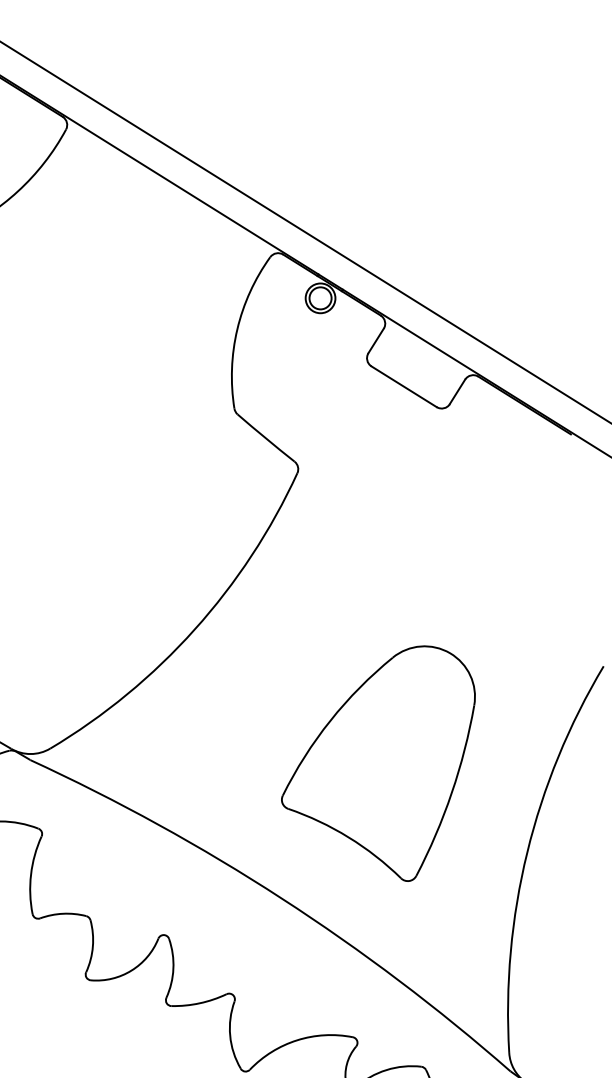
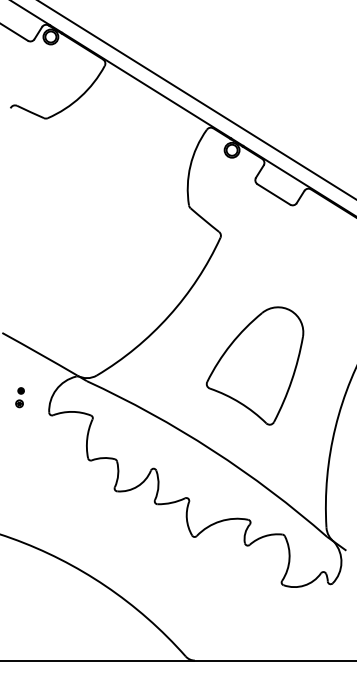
part: (377, 762) -> (254, 365), moved

